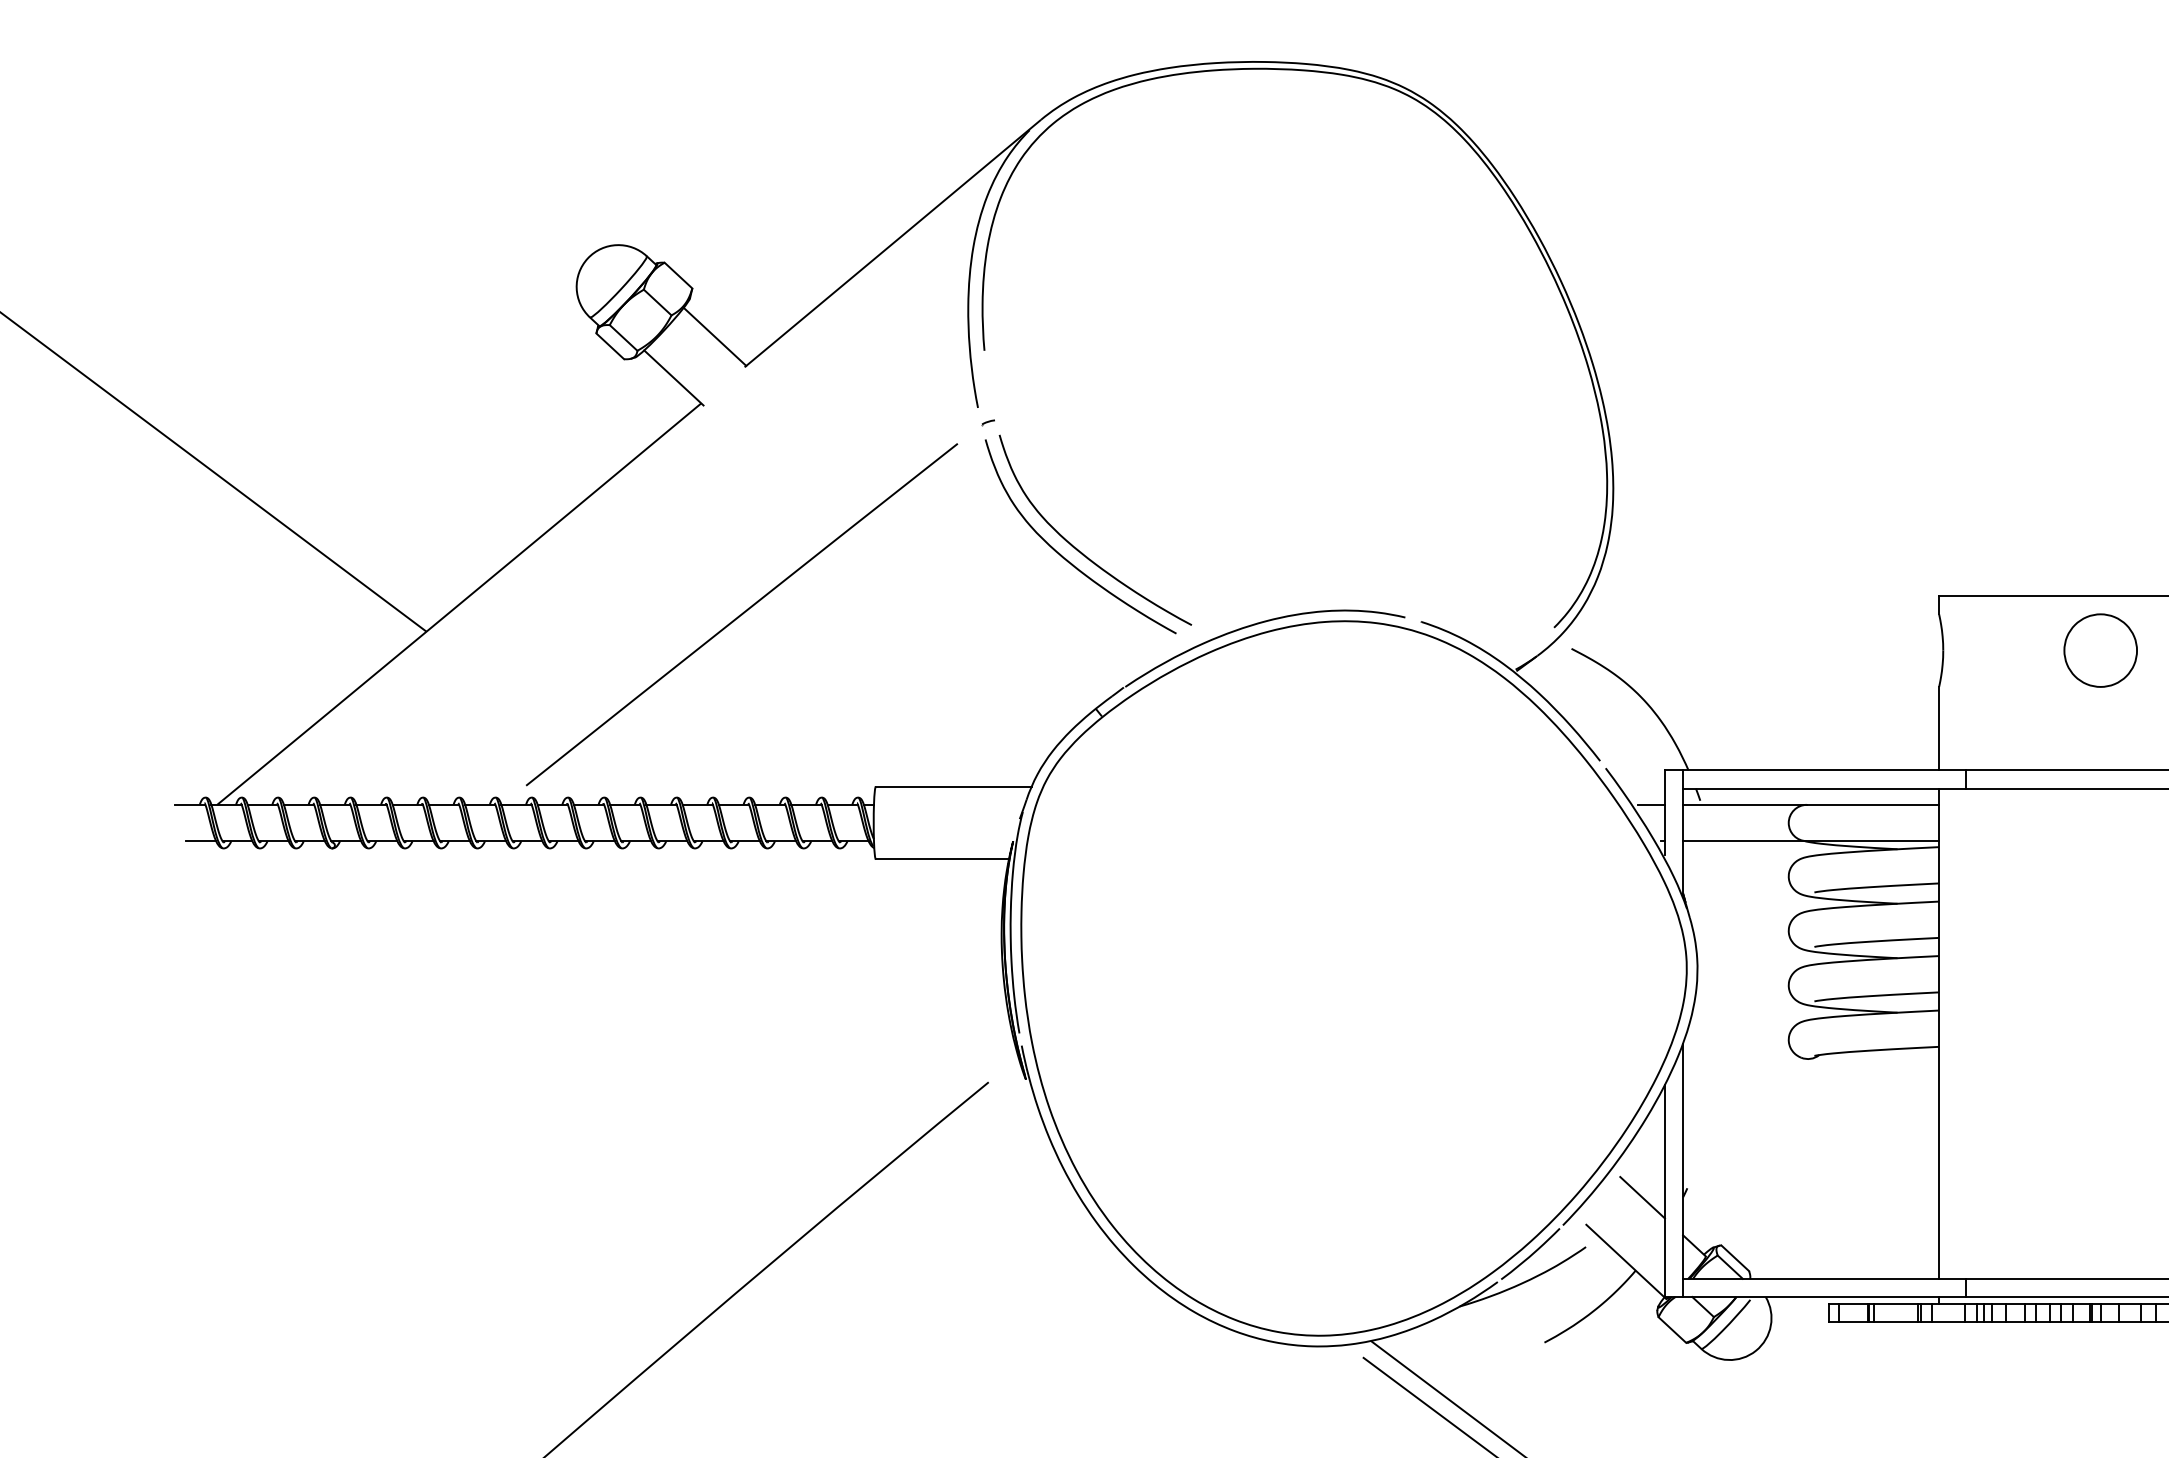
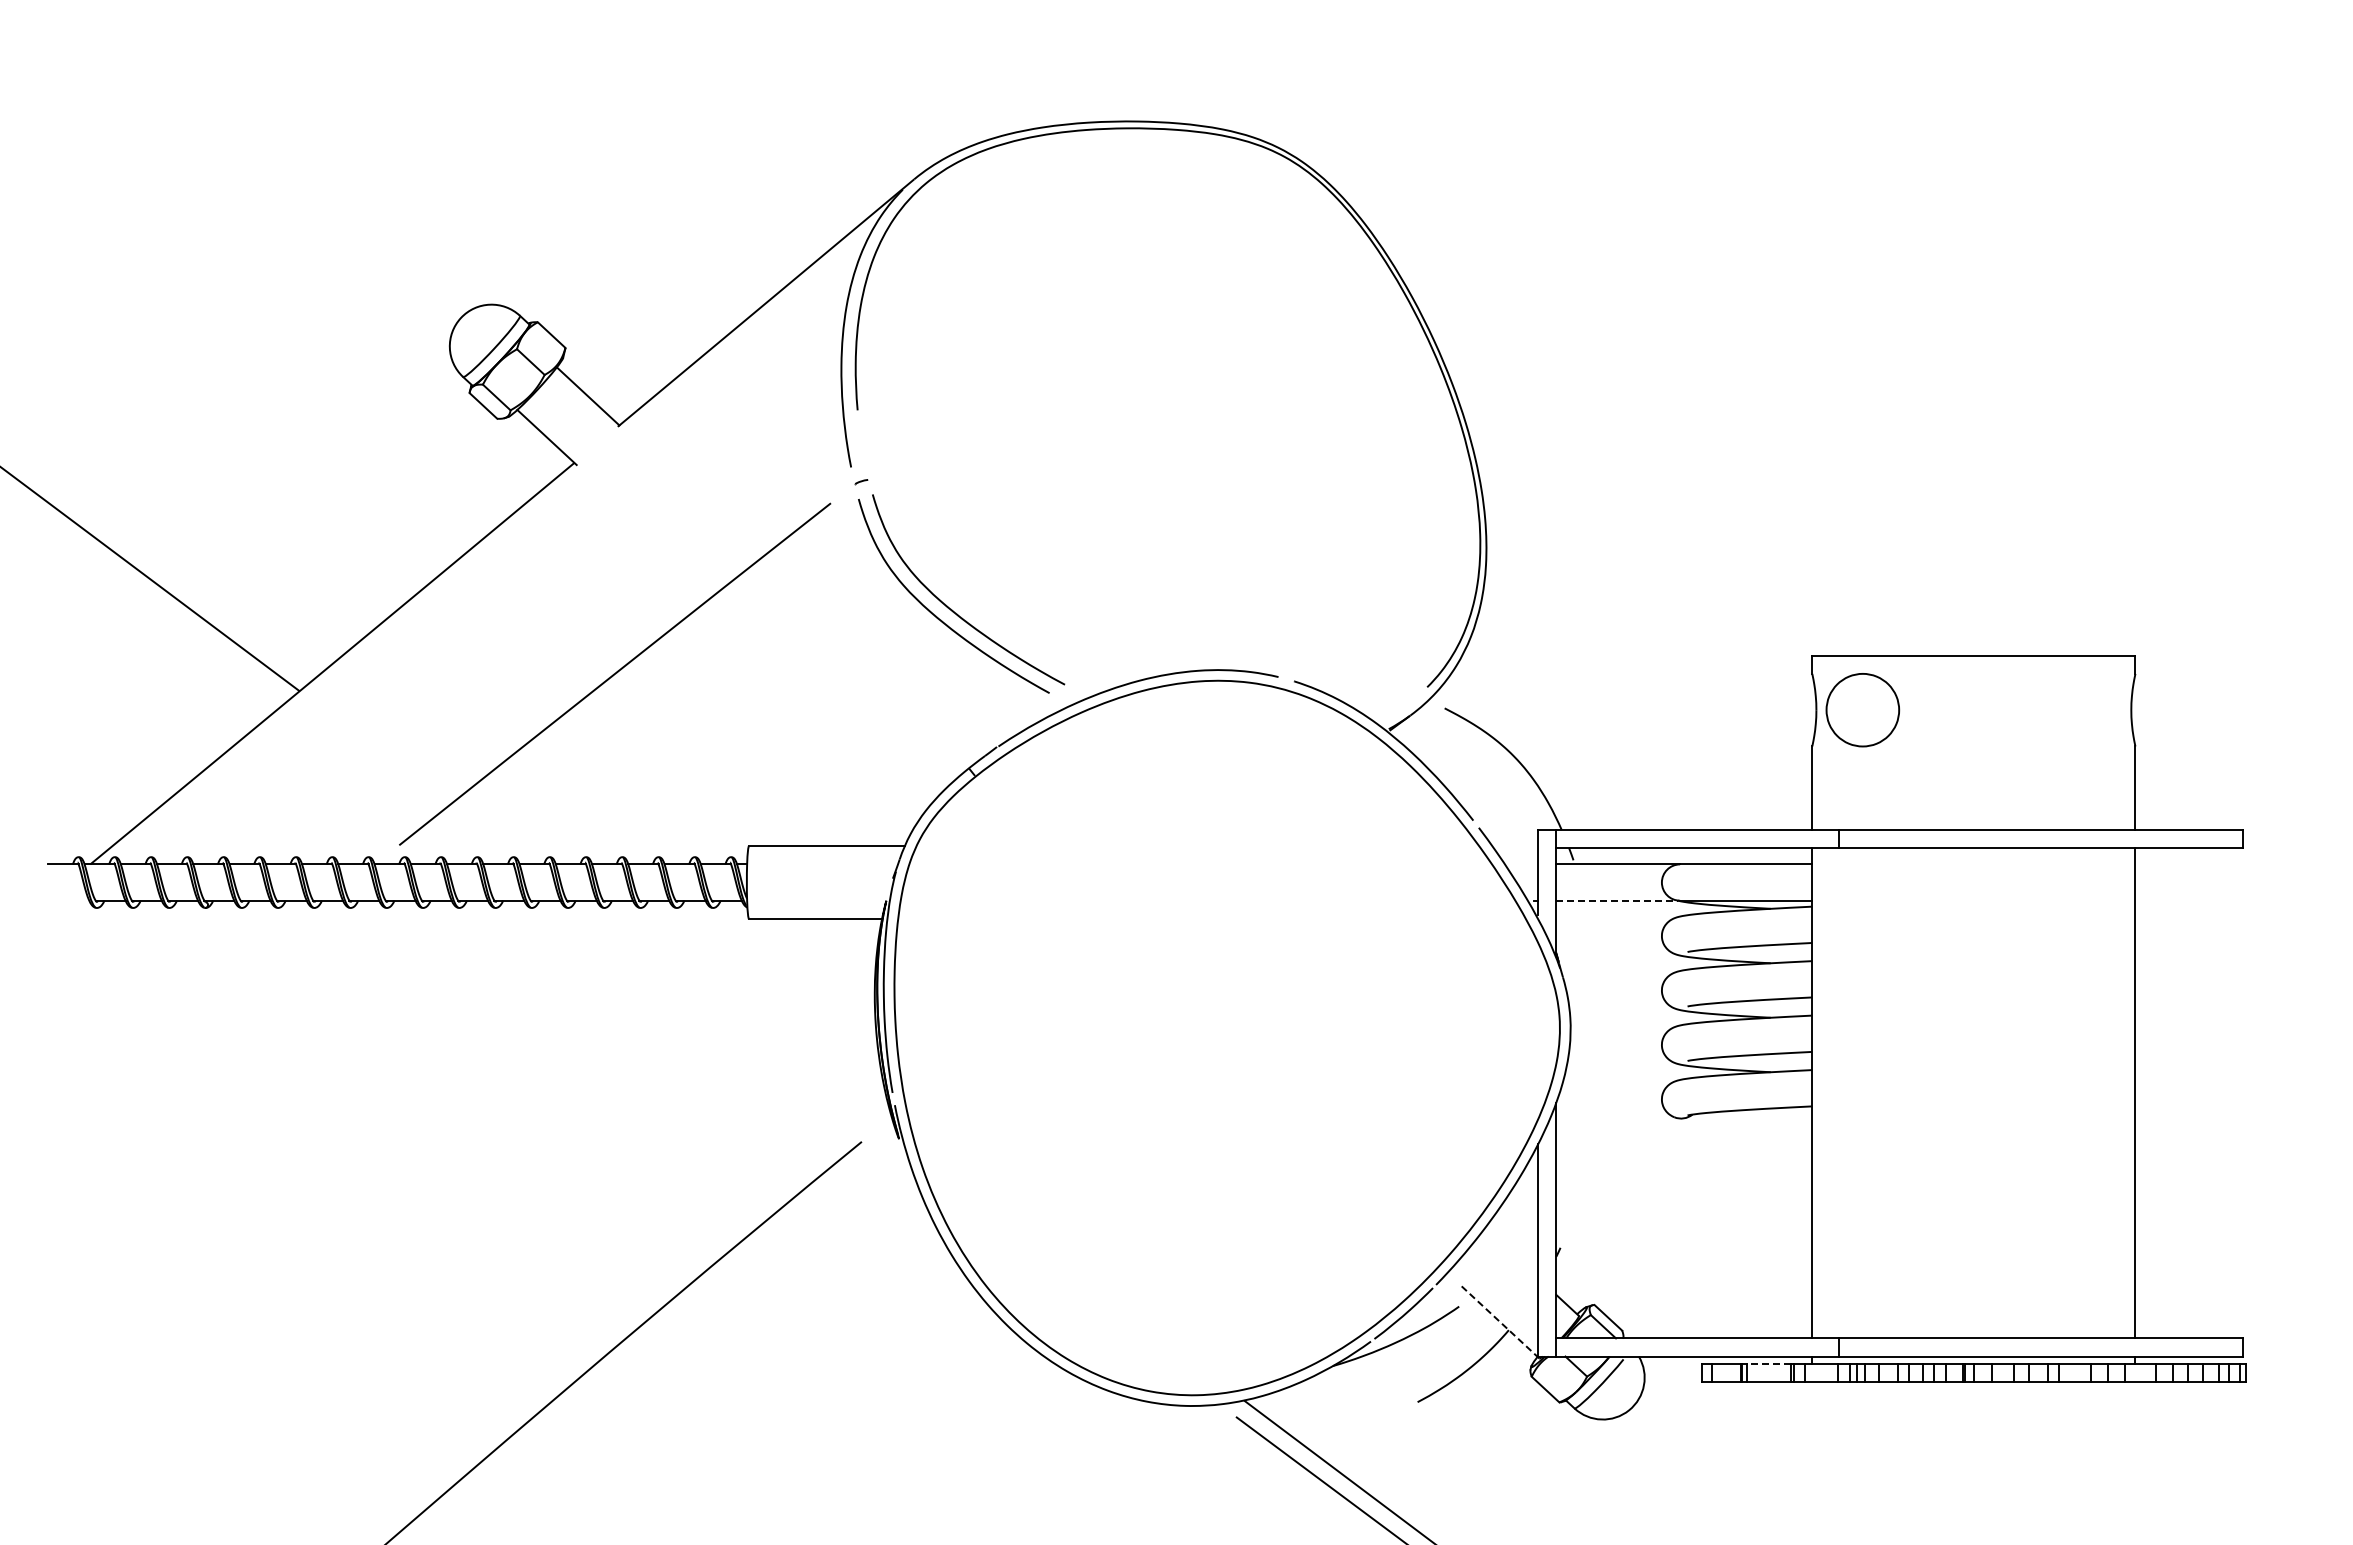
part: (2100, 650) -> (1862, 710), moved
line: (1651, 804) -> (1524, 864), removed
line: (201, 840) -> (74, 900), removed
line: (1744, 840) -> (1617, 900), solid -> dashed
line: (1642, 1197) -> (1515, 1257), removed
line: (1626, 1261) -> (1499, 1321), solid -> dashed
line: (1896, 1303) -> (1769, 1363), solid -> dashed

